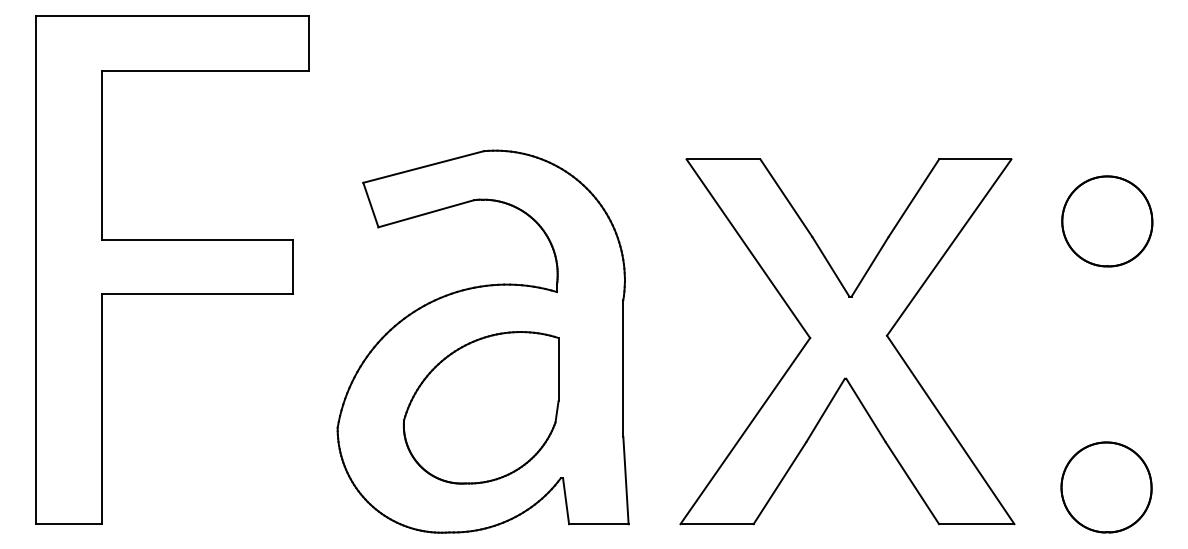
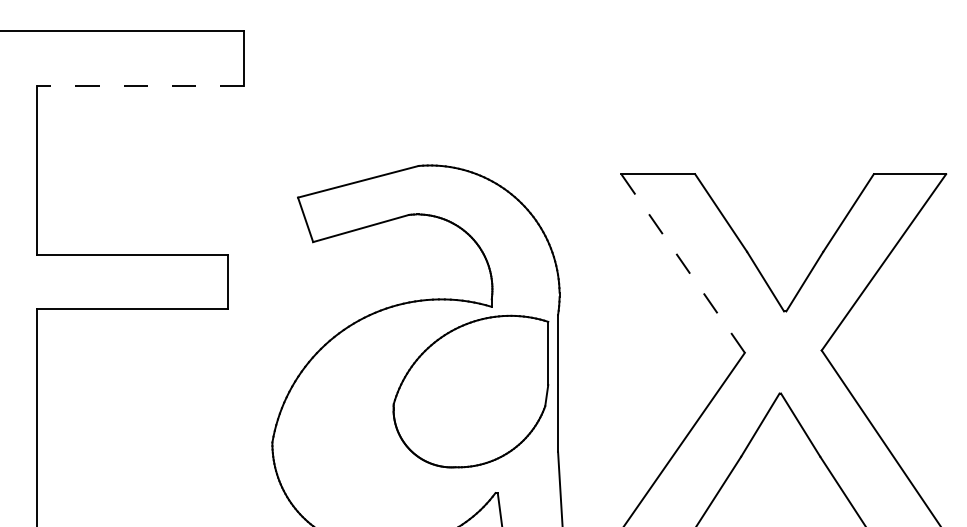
line: (205, 71) -> (140, 86), solid -> dashed
line: (748, 248) -> (683, 263), solid -> dashed
part: (480, 407) -> (470, 391), moved

